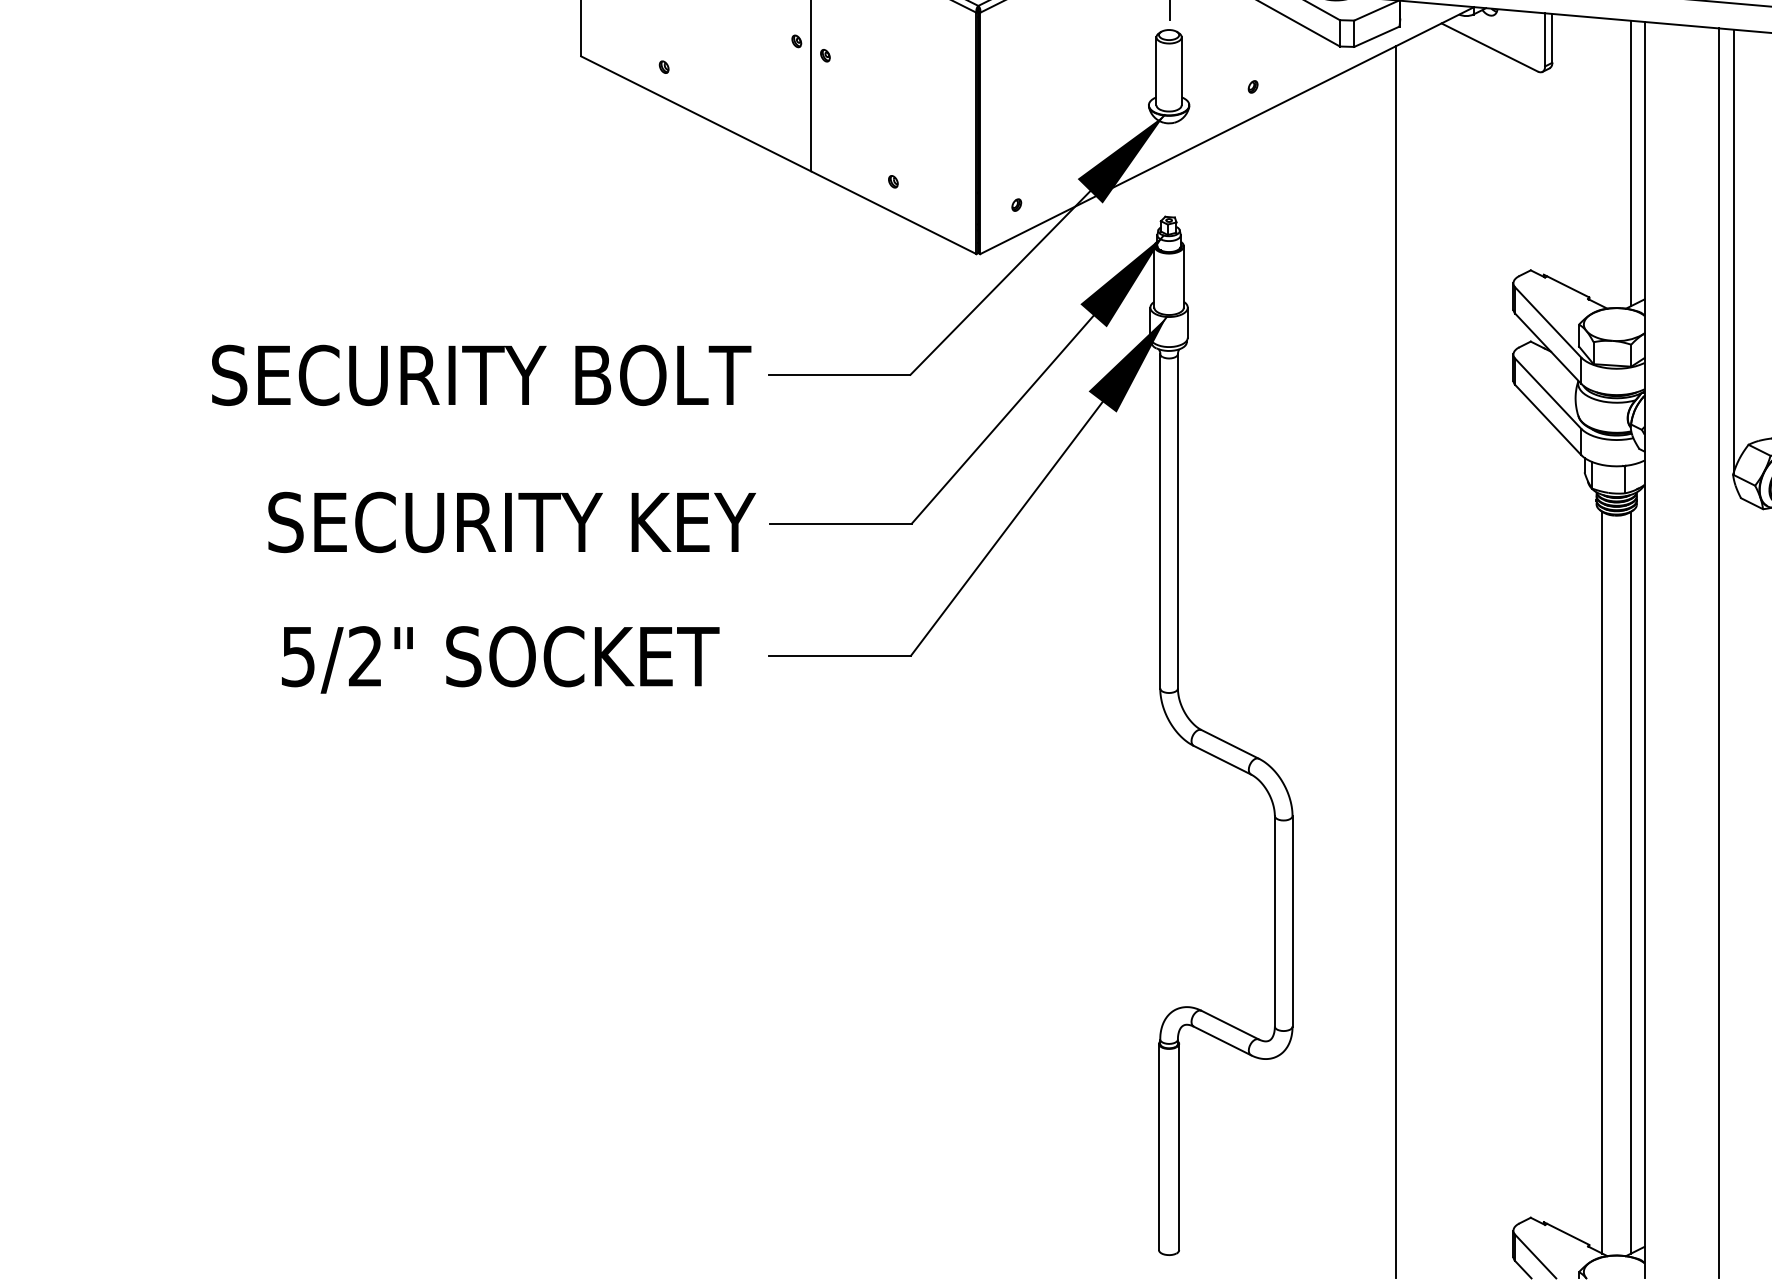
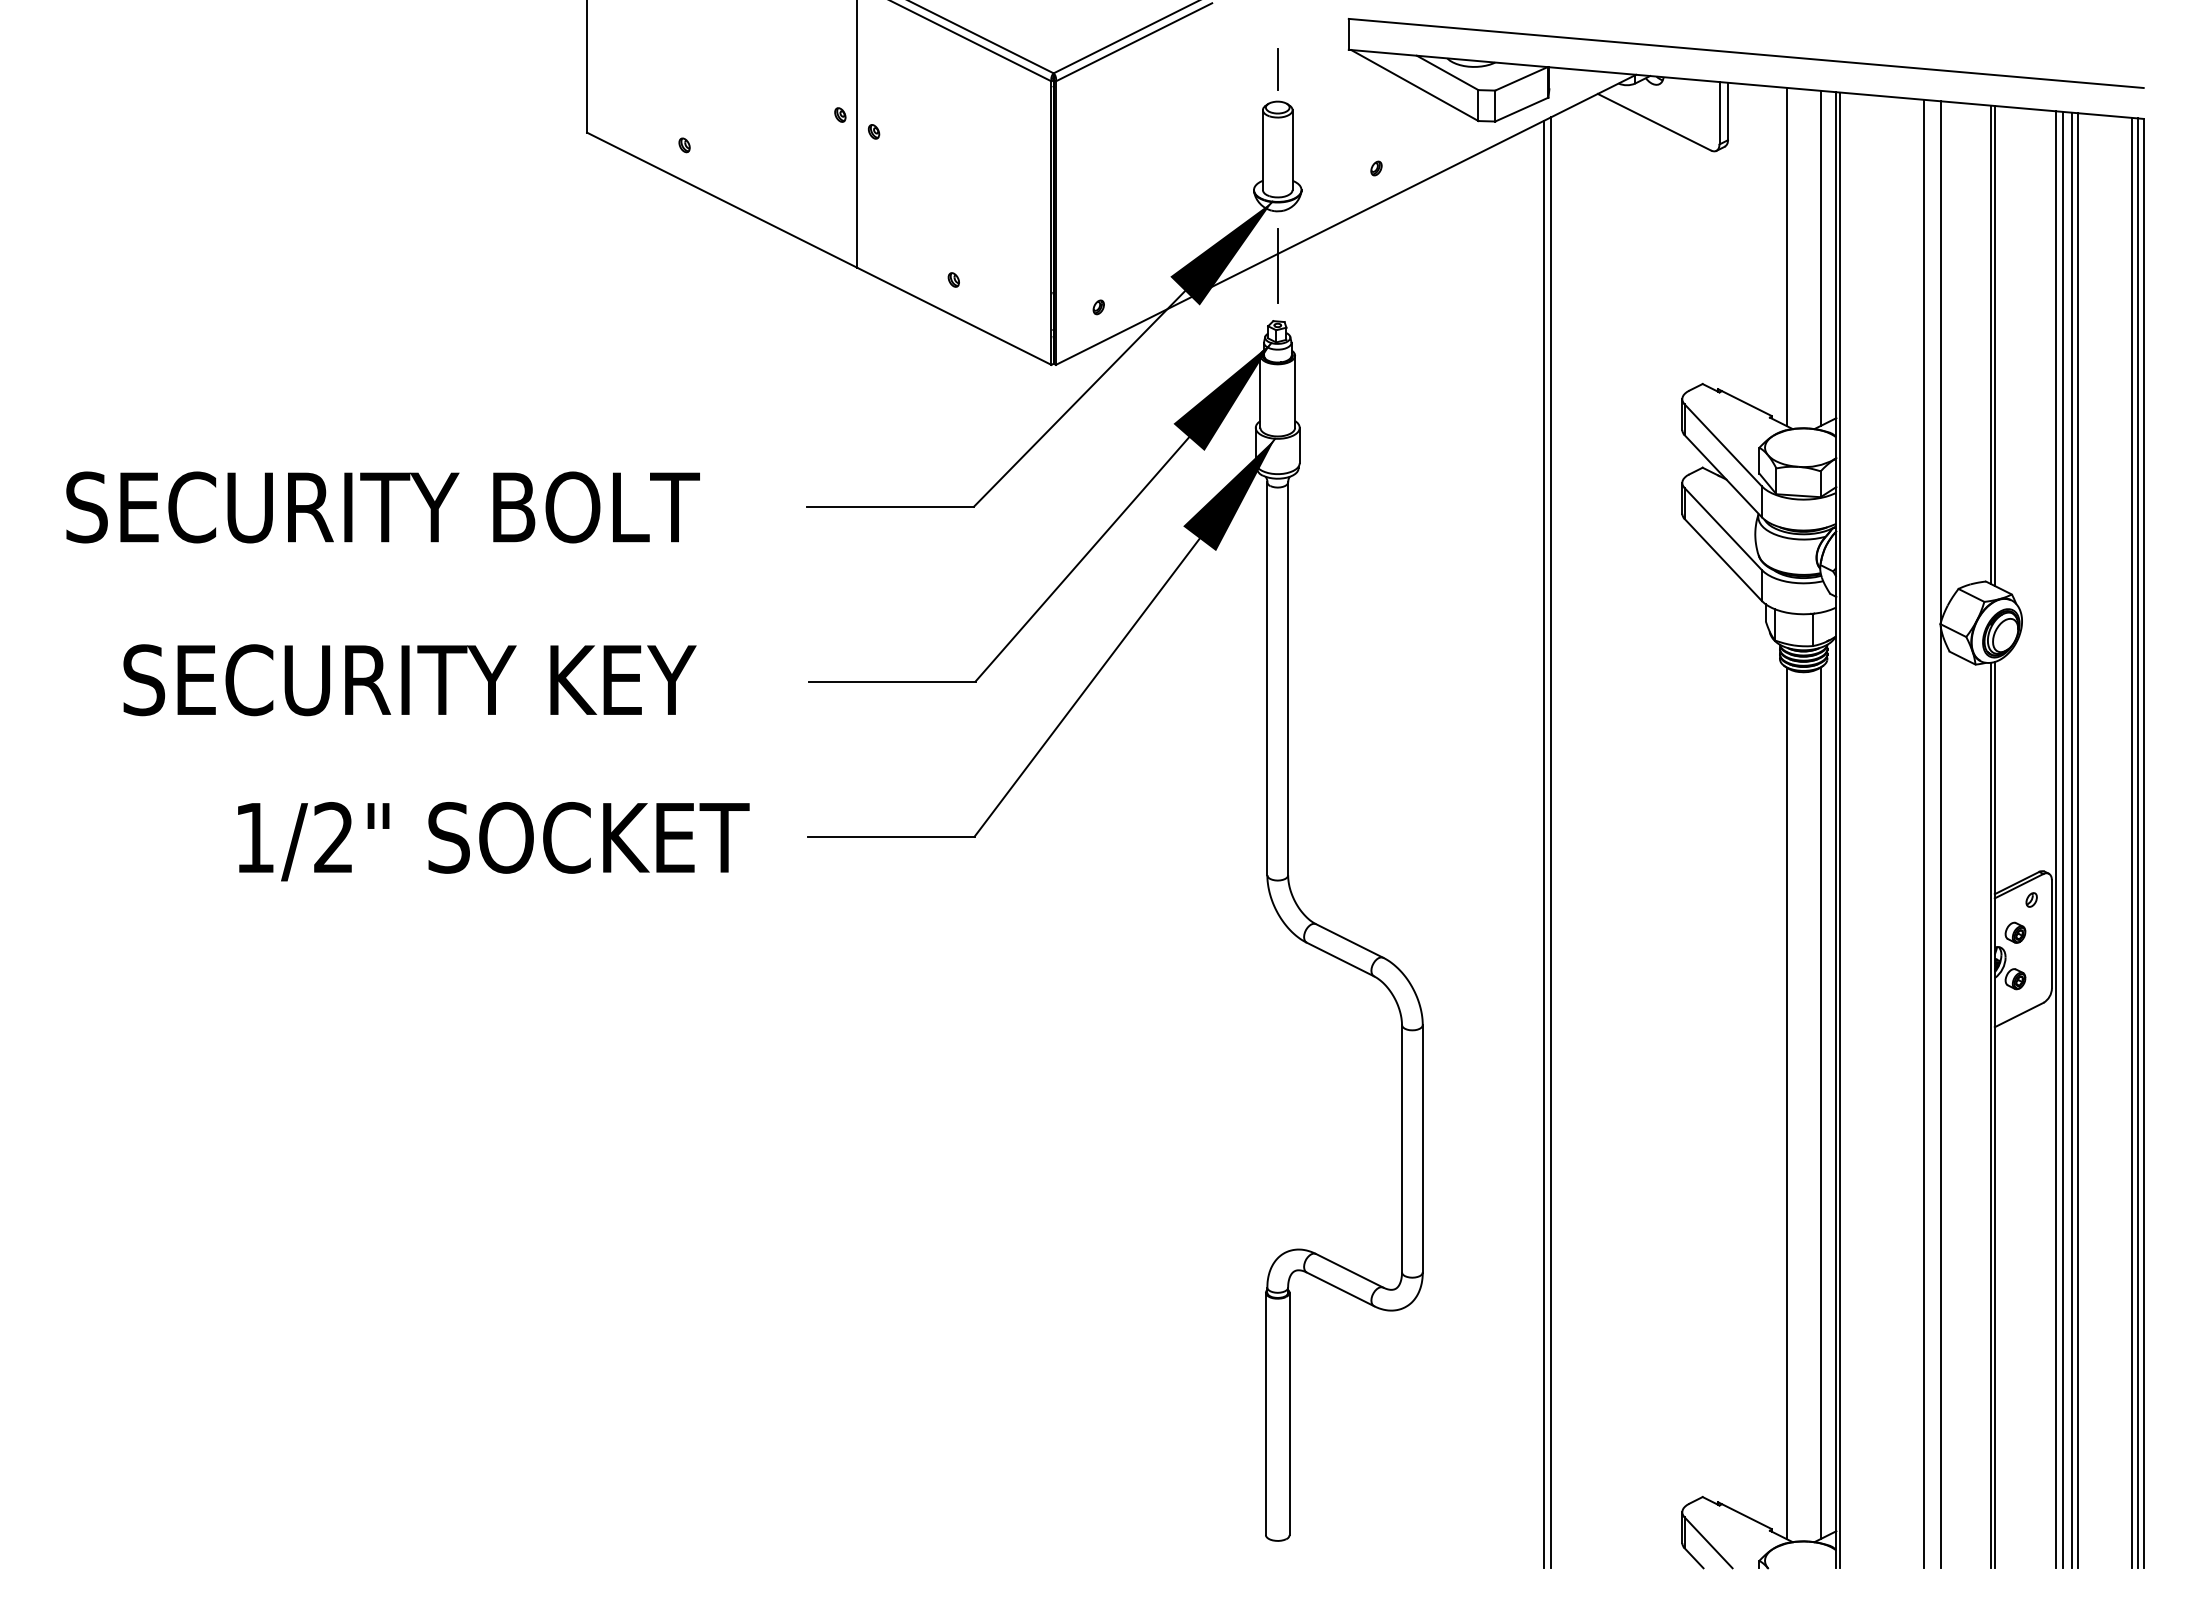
line: (1602, 161) -> (1786, 256), added
line: (1169, 169) -> (1278, 265), added
text: (481, 375) -> (382, 507), moved
text: (511, 522) -> (409, 680), moved
line: (1647, 650) -> (1839, 830), added
text: (298, 657) -> (254, 838), 5/2" -> 1/2"
line: (1402, 660) -> (1551, 842), added
line: (1733, 877) -> (1940, 1097), added

